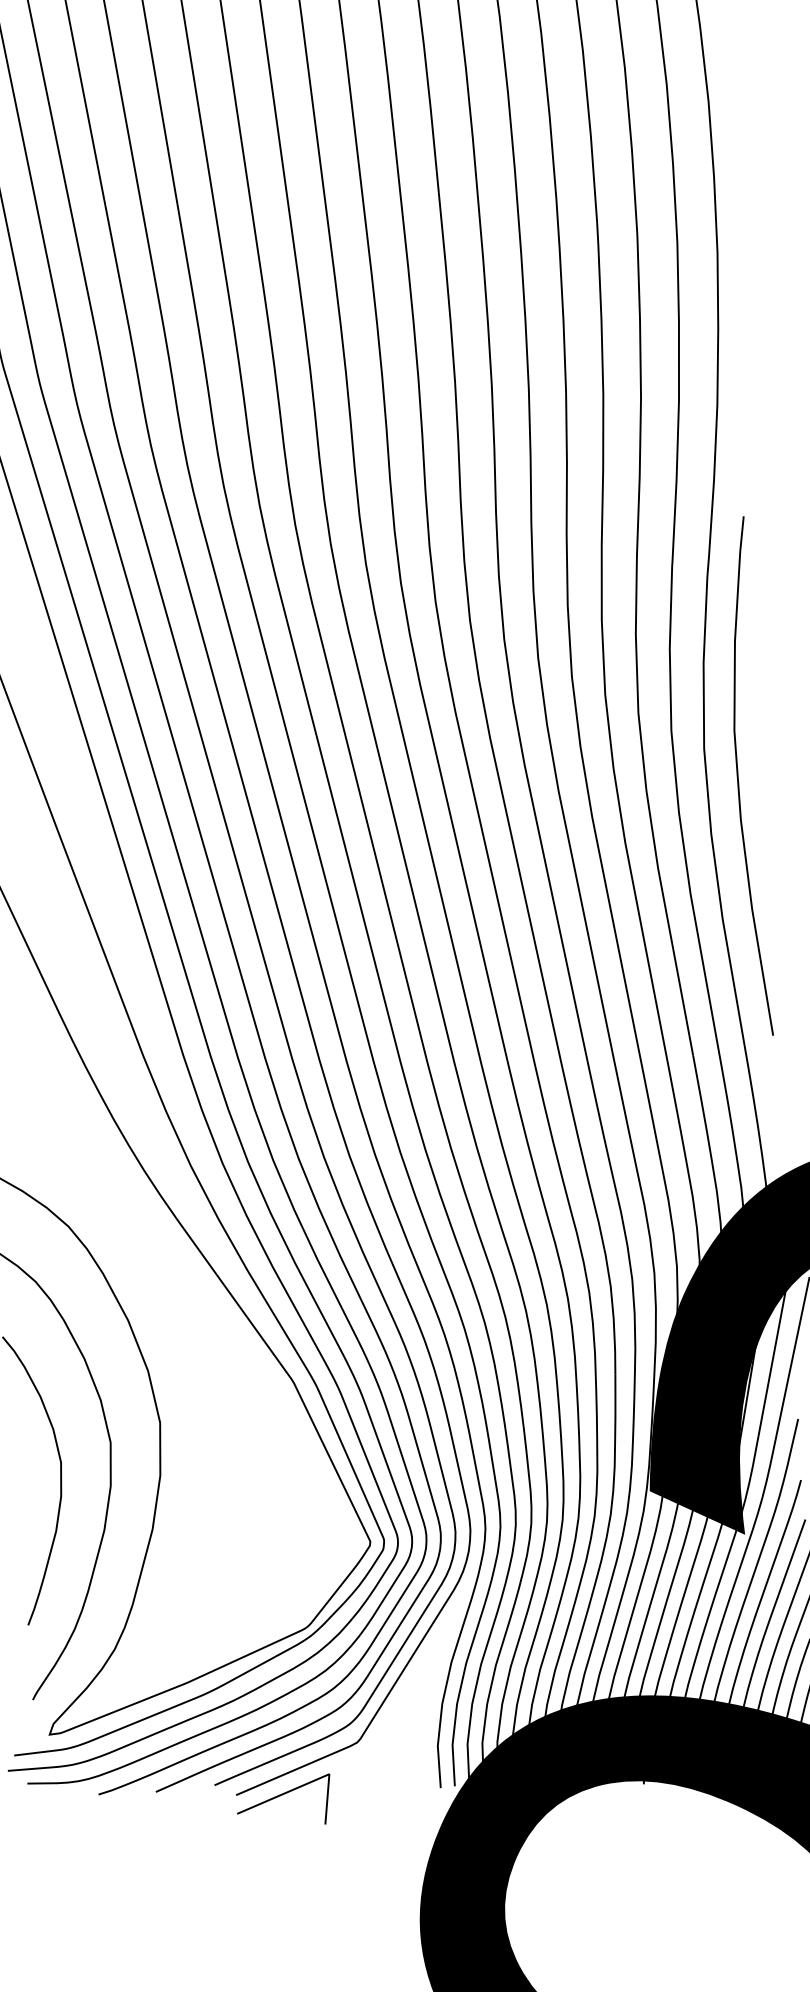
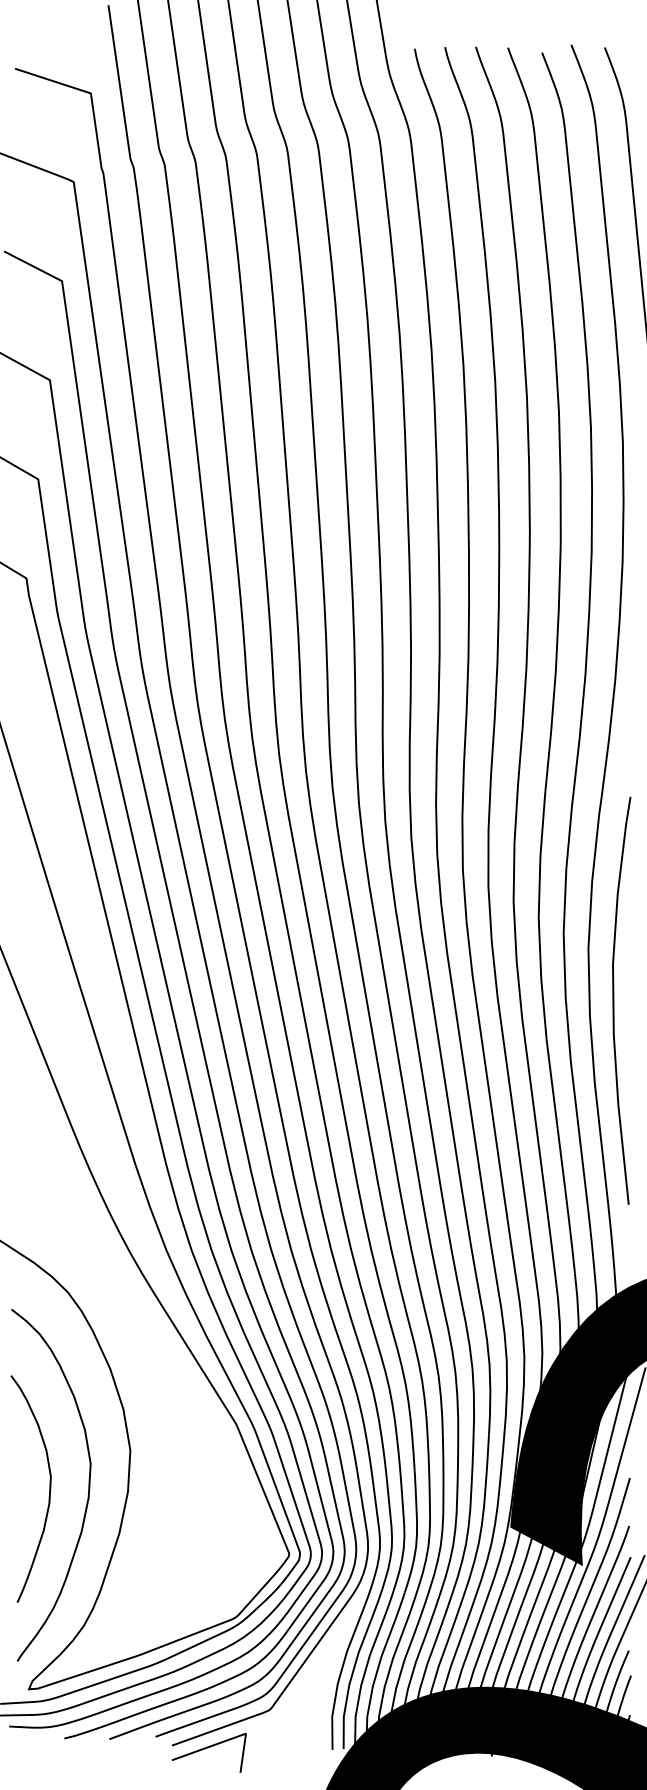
curve: (739, 776) -> (614, 1000), moved

